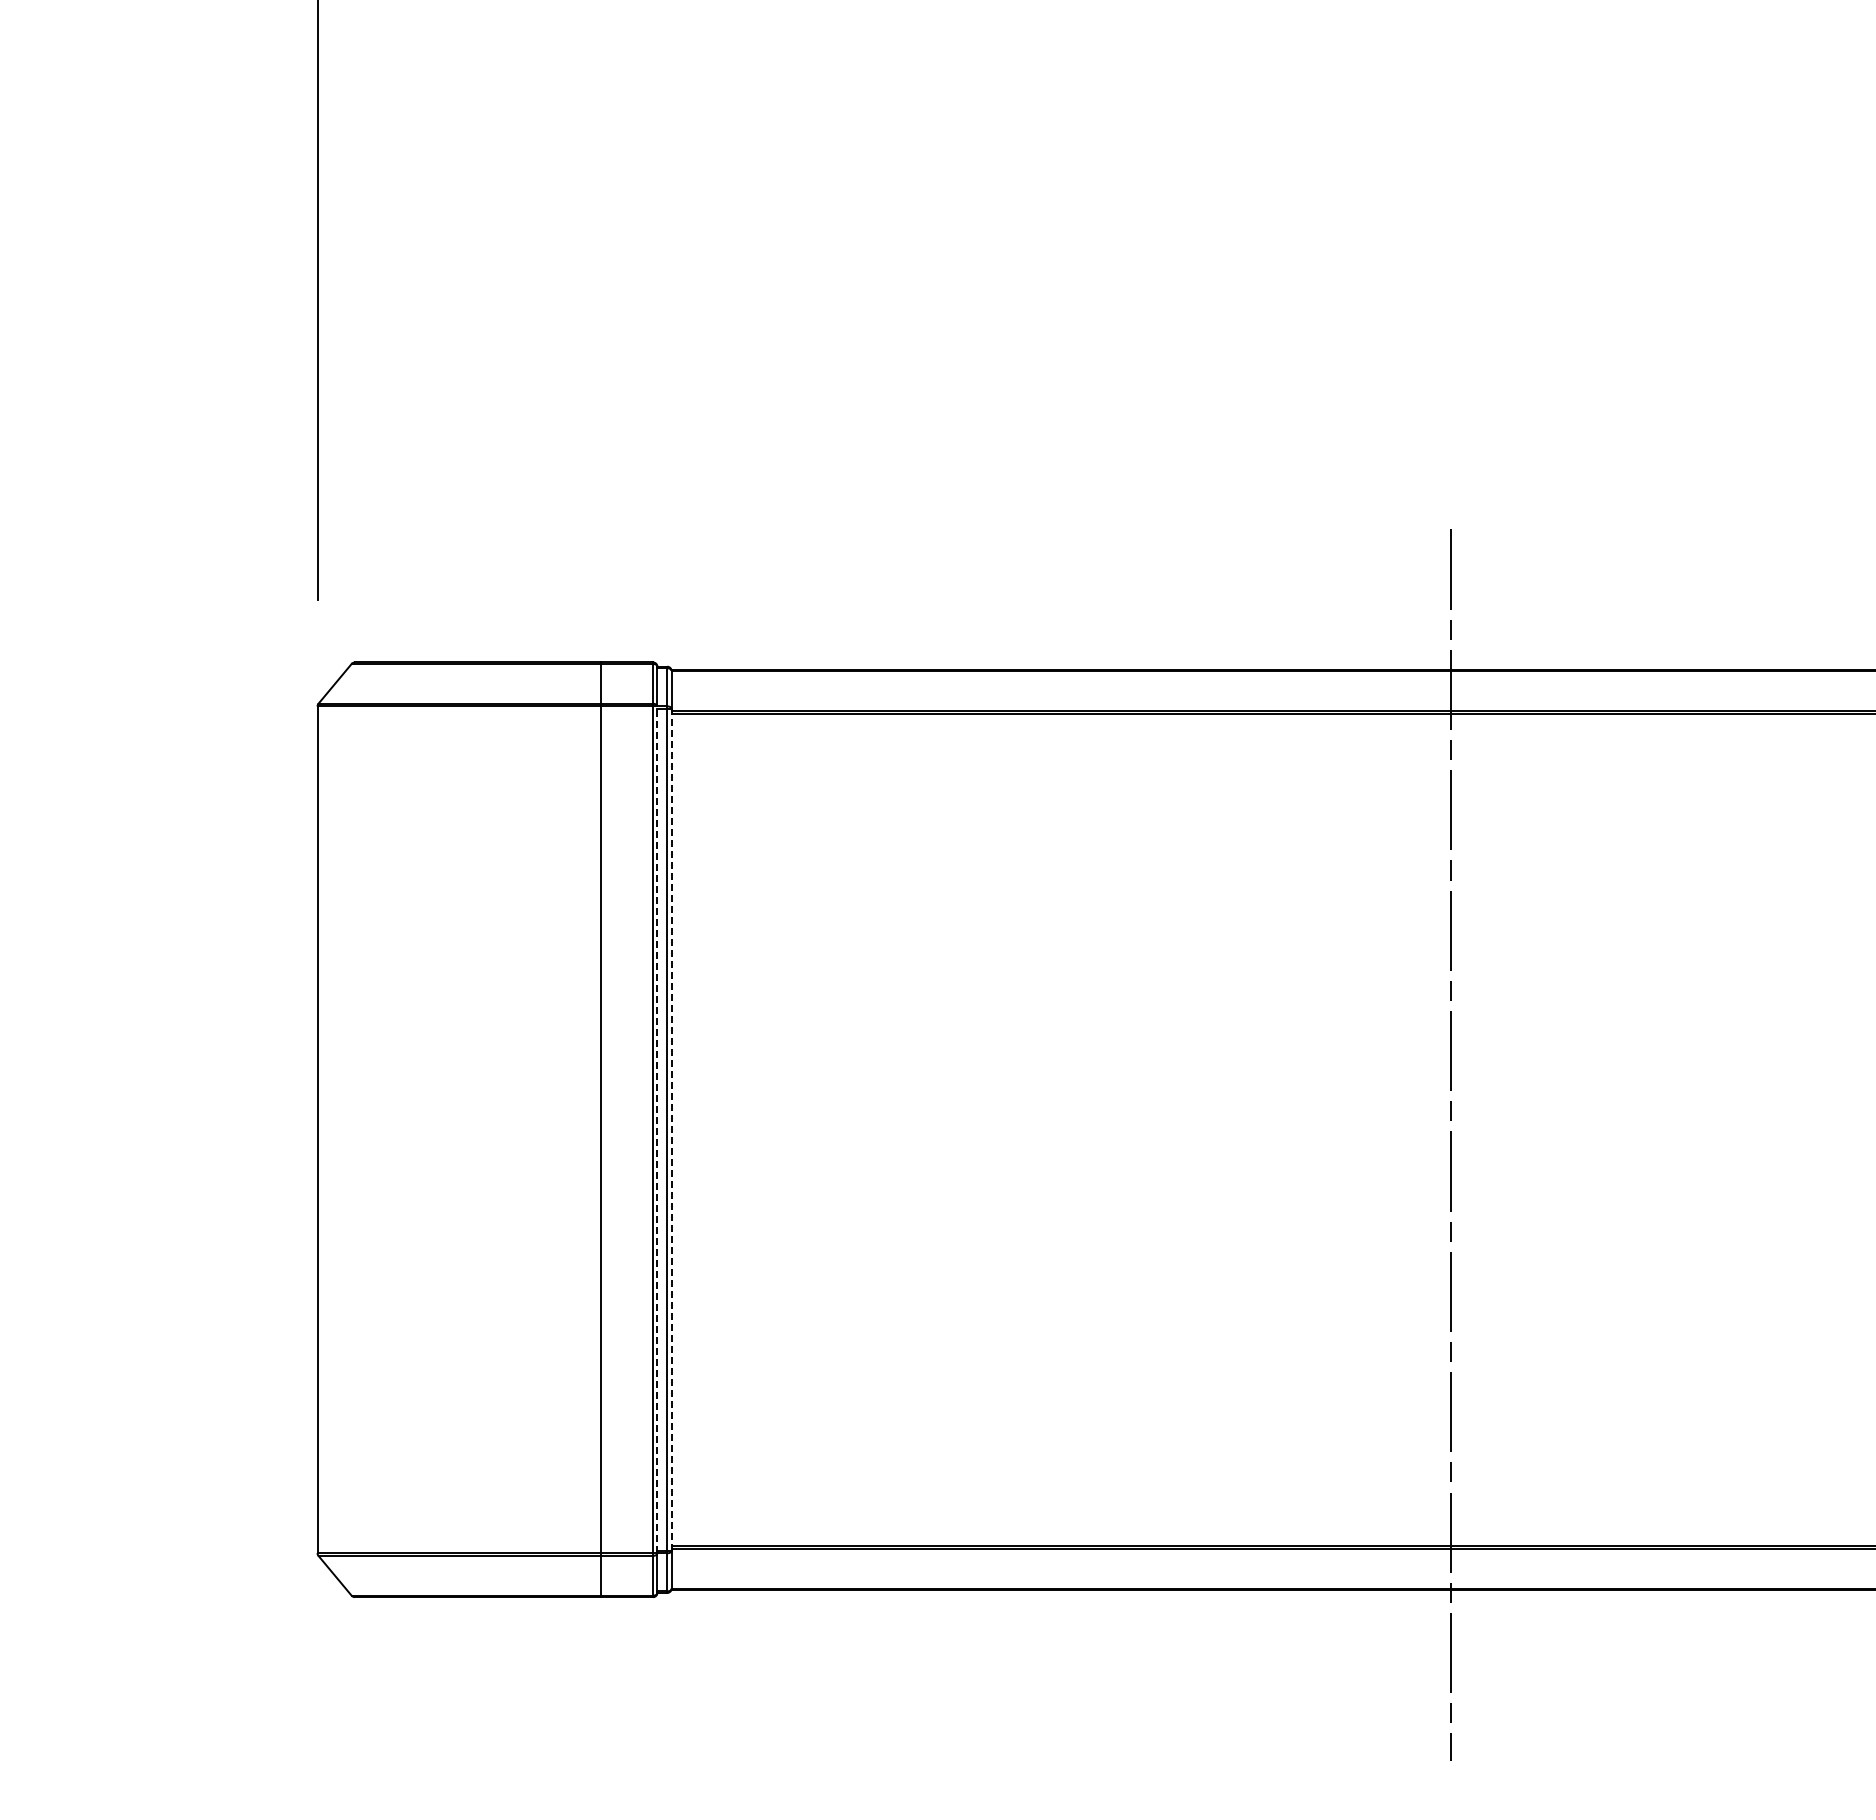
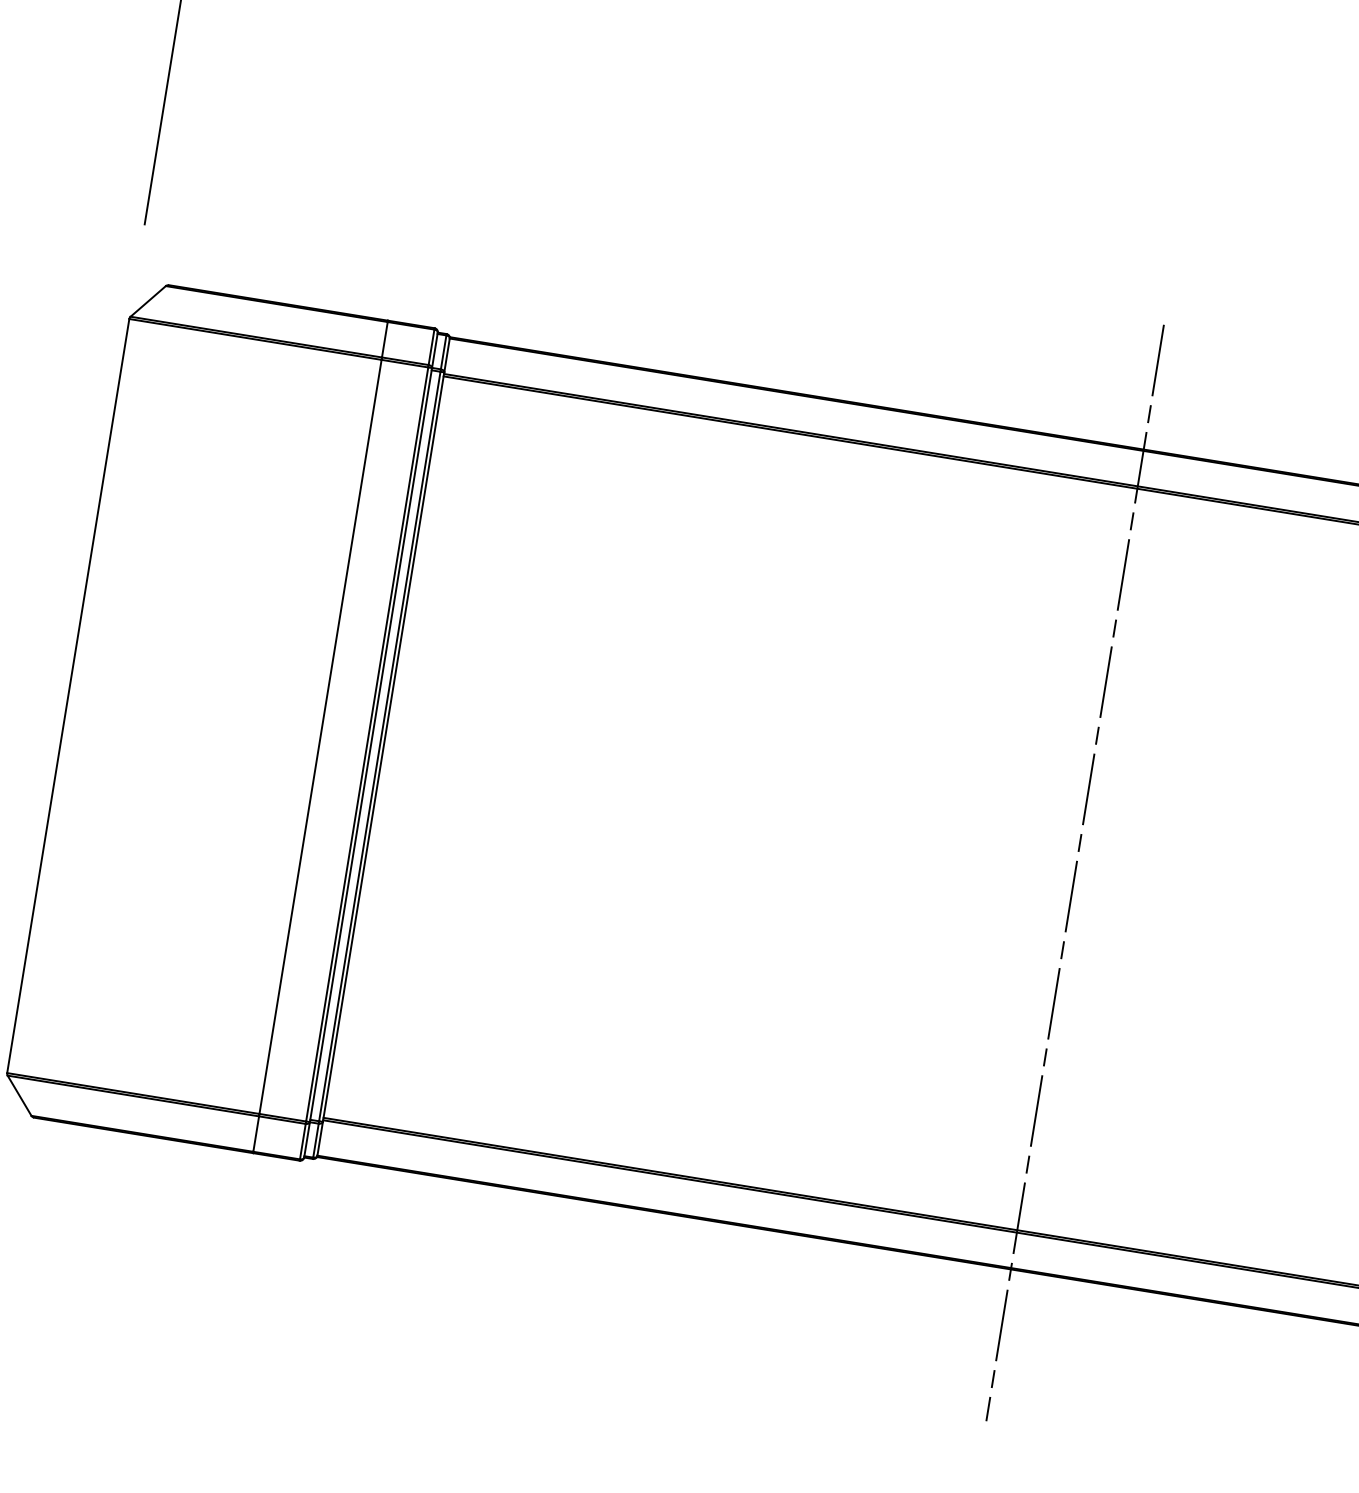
line: (657, 1129) -> (371, 744), dashed -> solid
line: (671, 1129) -> (383, 746), dashed -> solid

